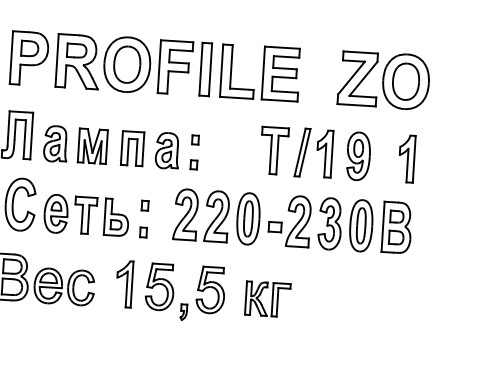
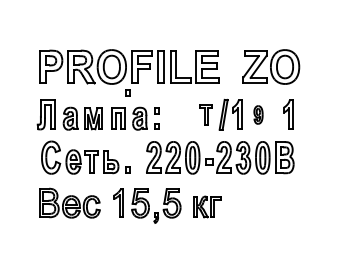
part: (273, 150) -> (205, 114), size x0.7
part: (358, 155) -> (258, 114), size x0.6
part: (143, 205) -> (127, 92), moved

